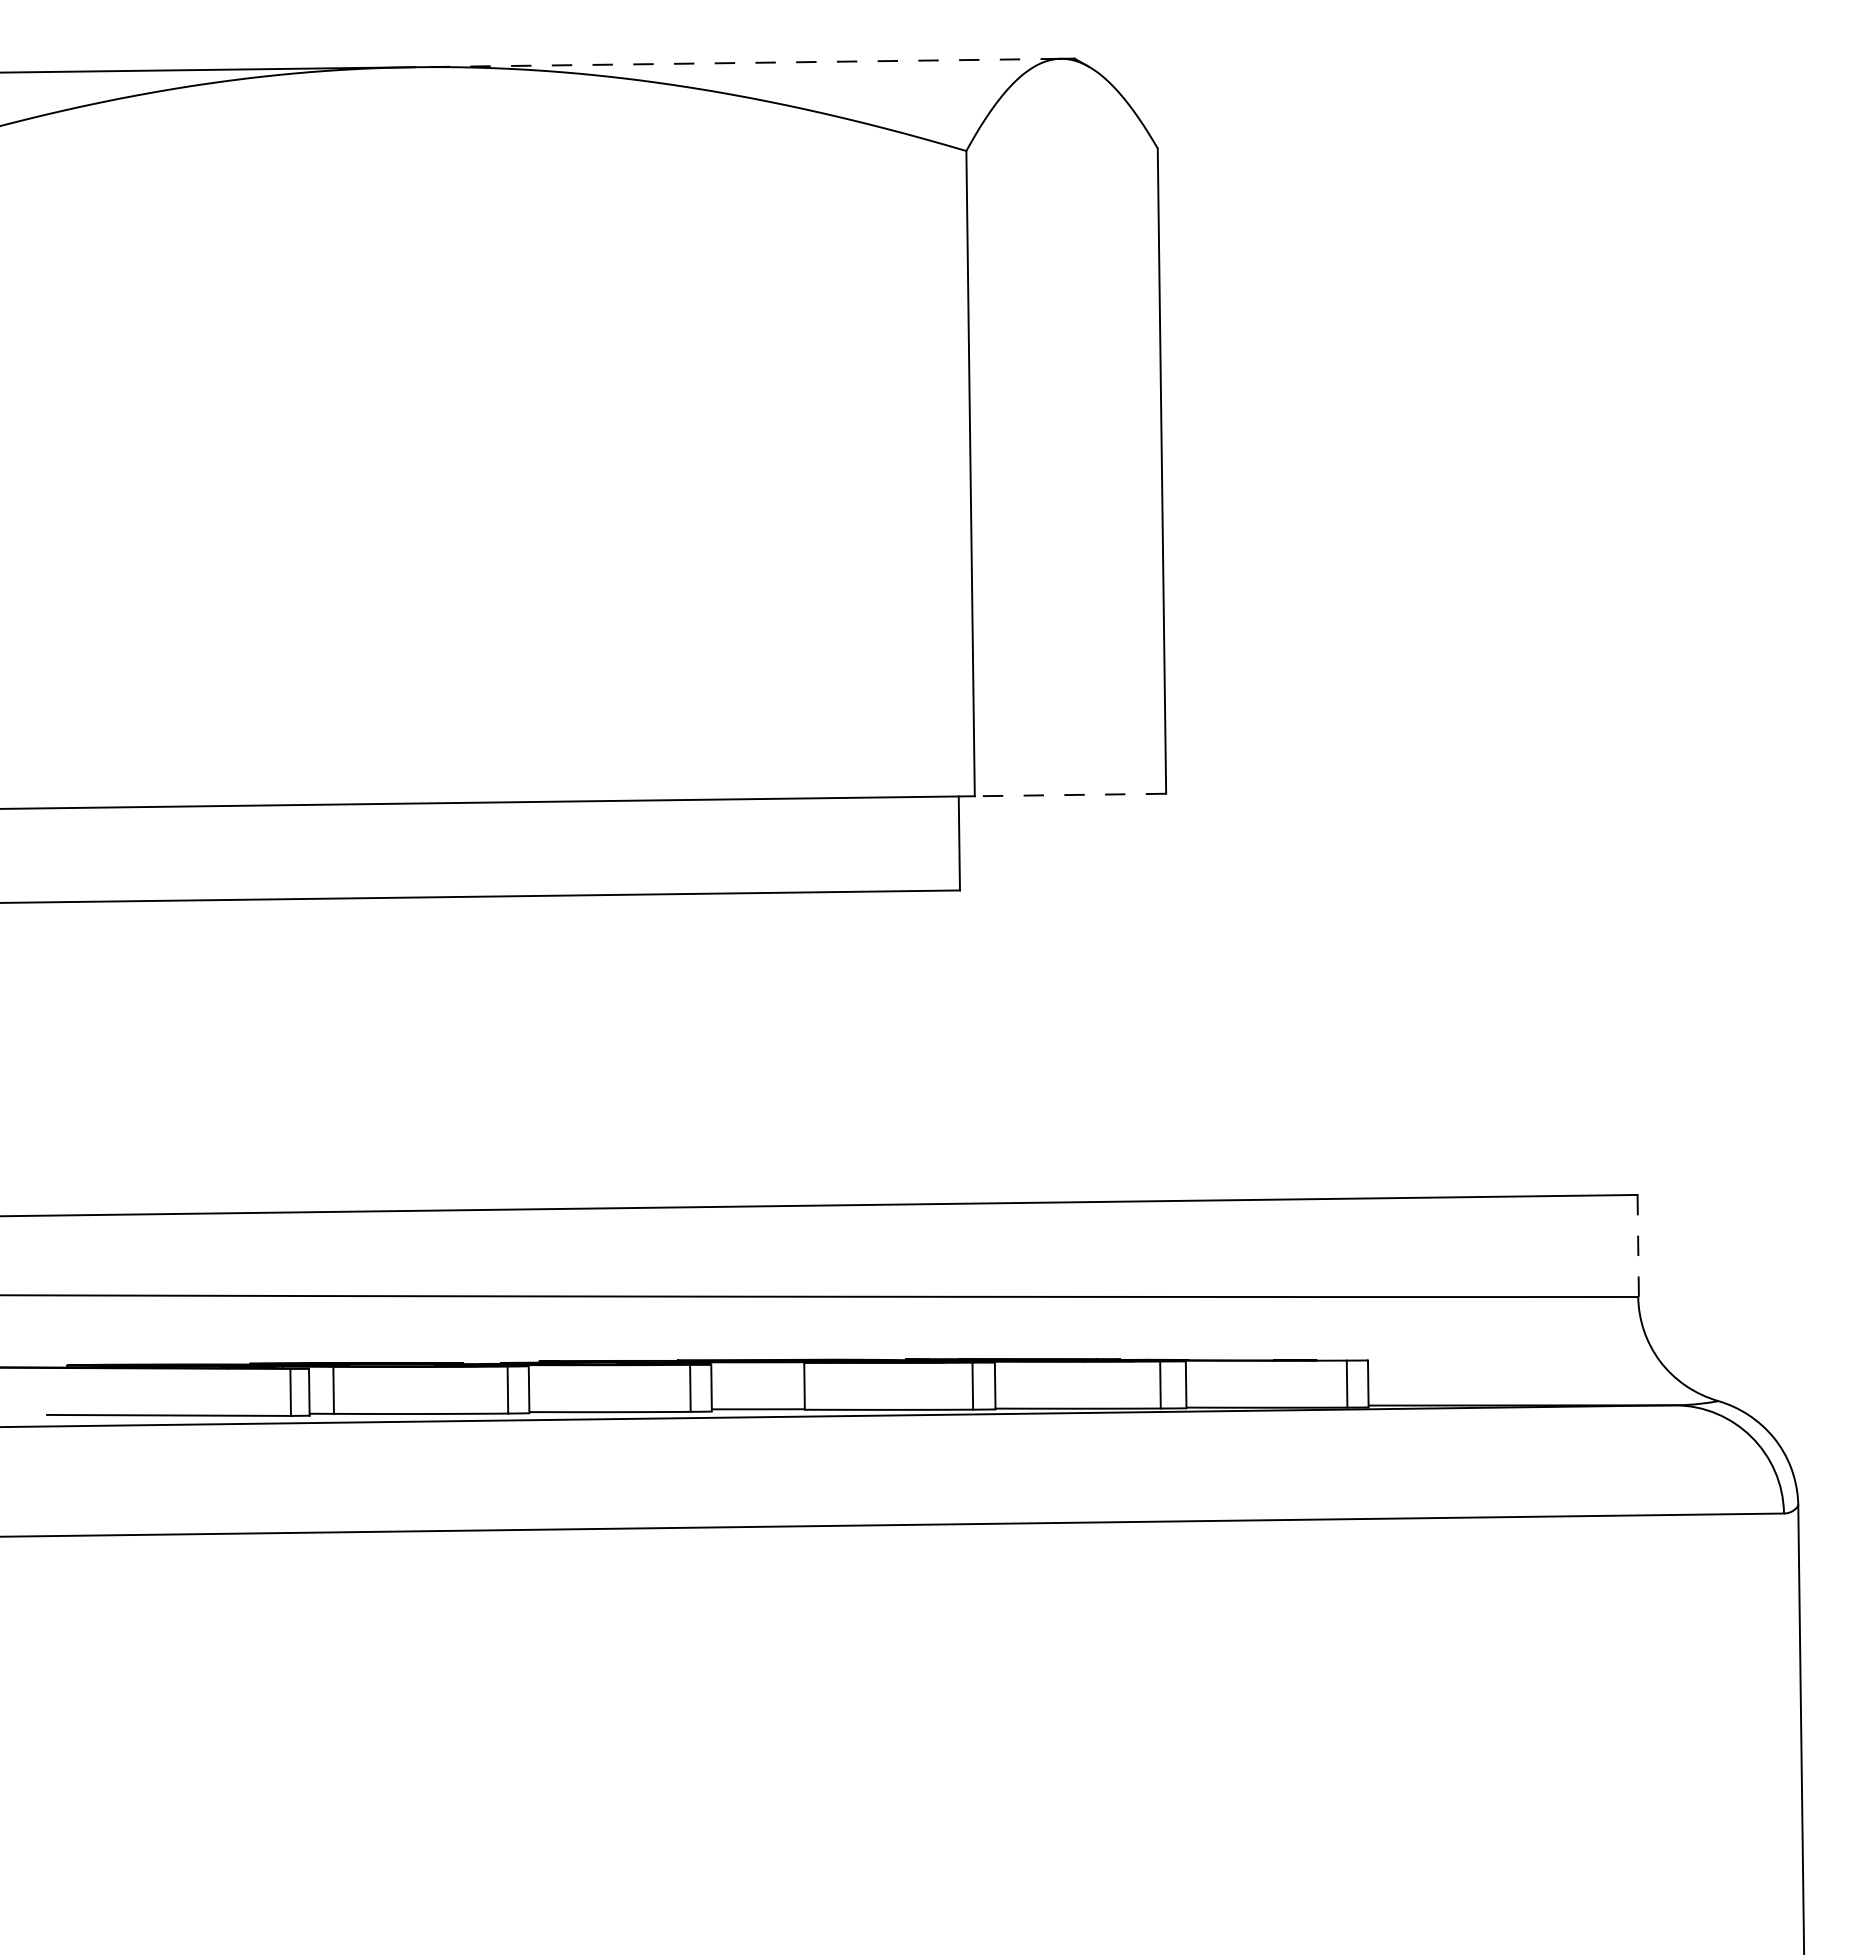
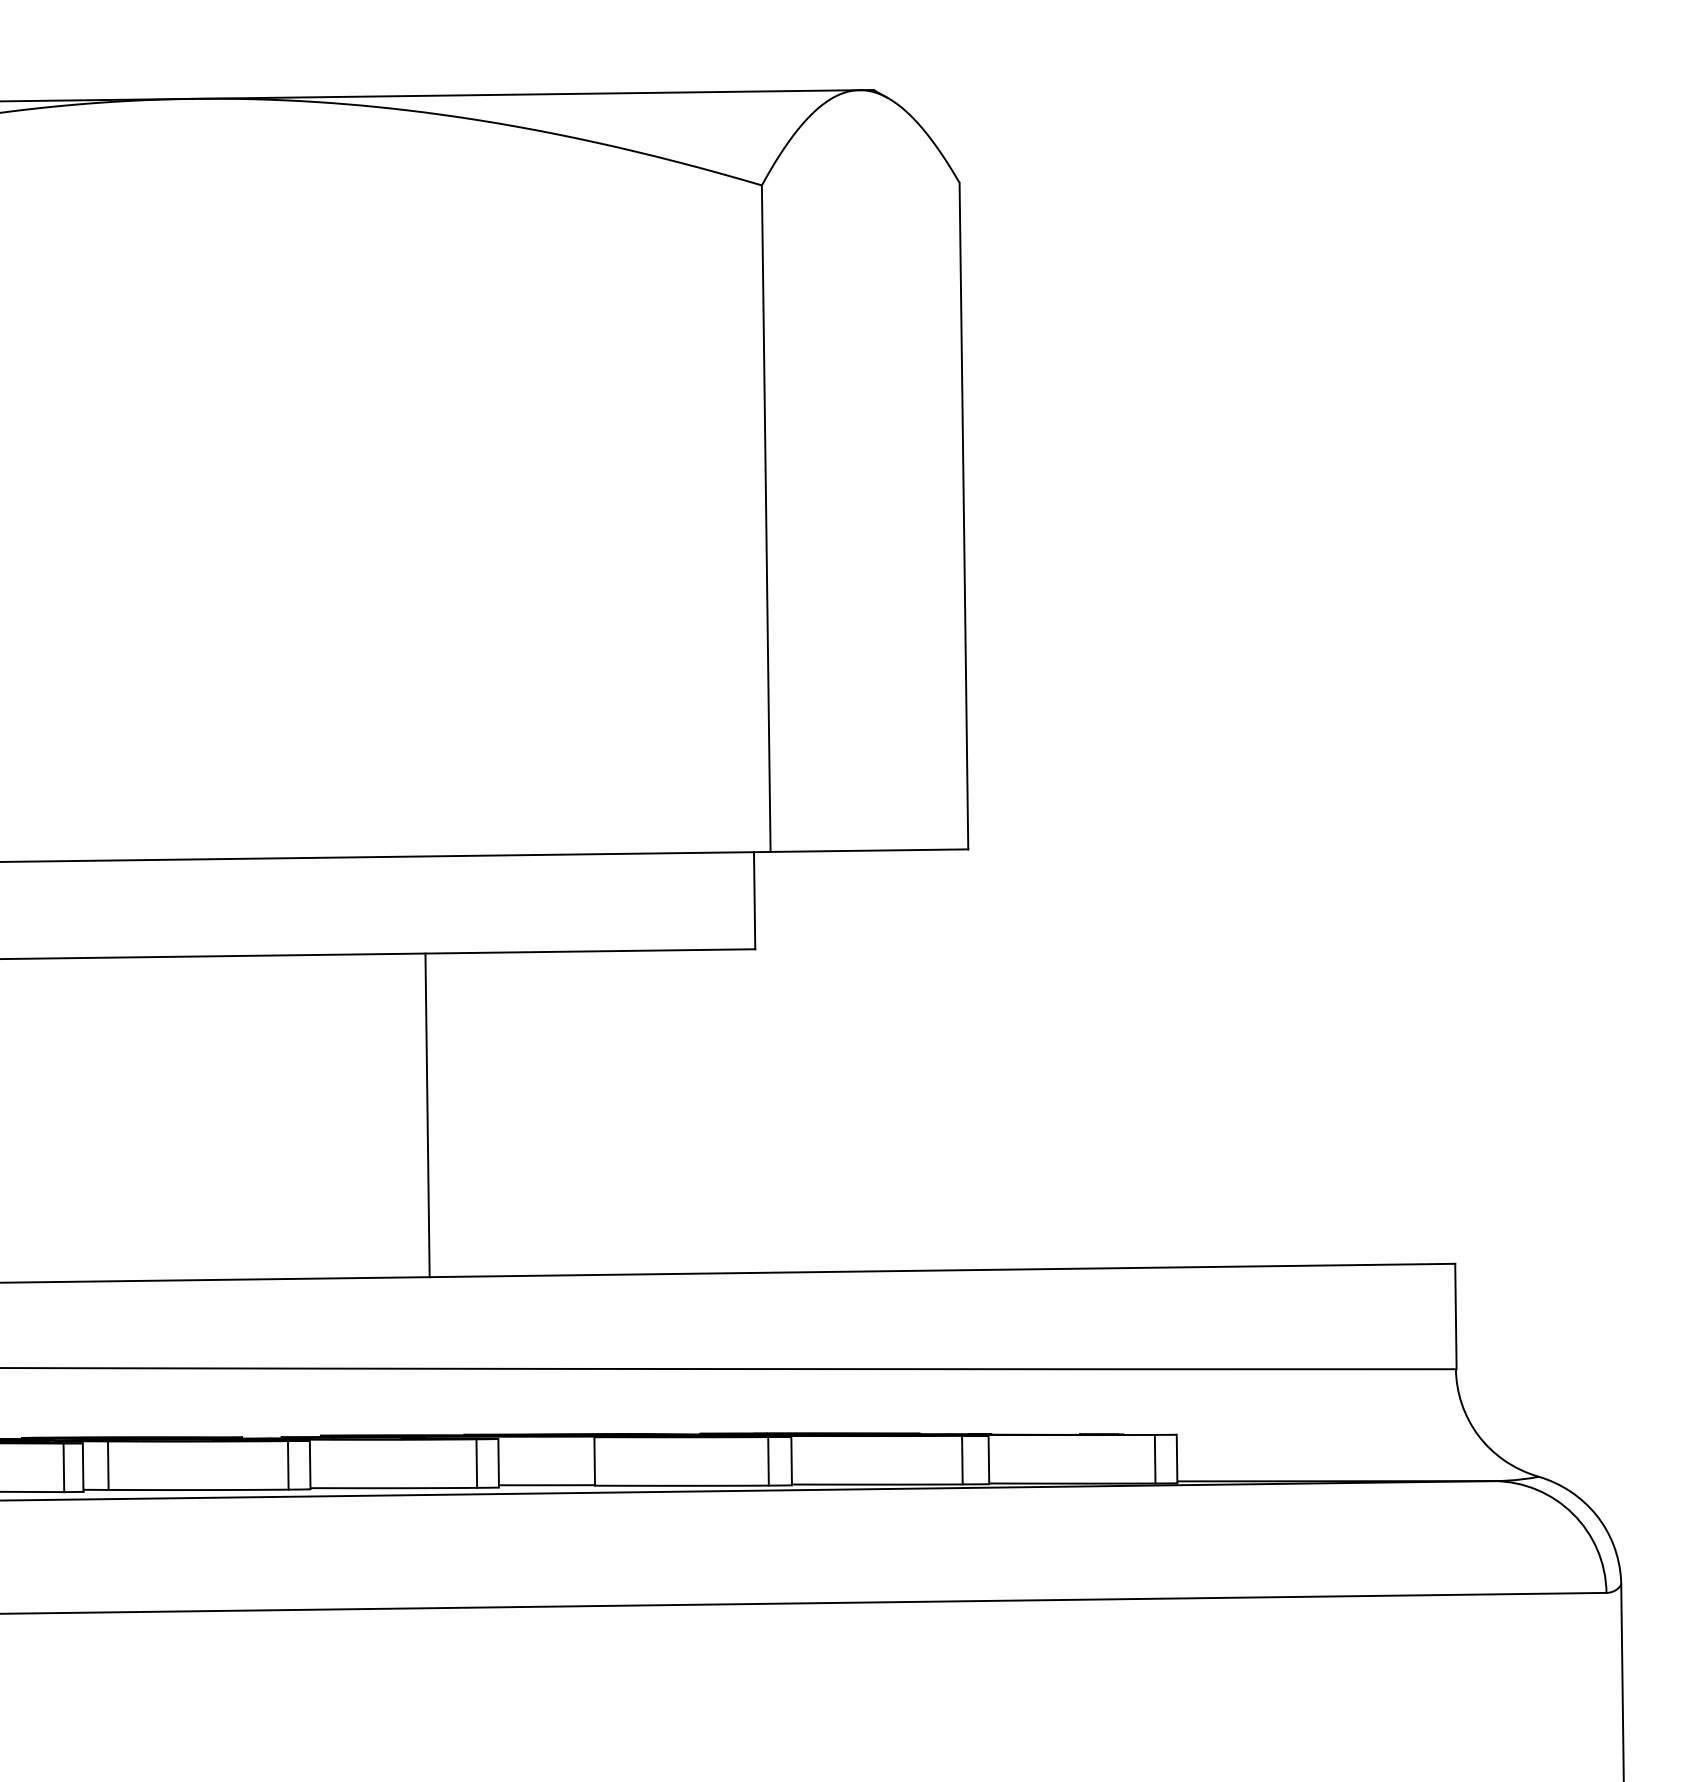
line: (738, 63) -> (526, 95), dashed -> solid
line: (1070, 795) -> (869, 851), dashed -> solid
line: (642, 1050) -> (427, 1114), added
line: (1638, 1246) -> (1456, 1317), dashed -> solid

